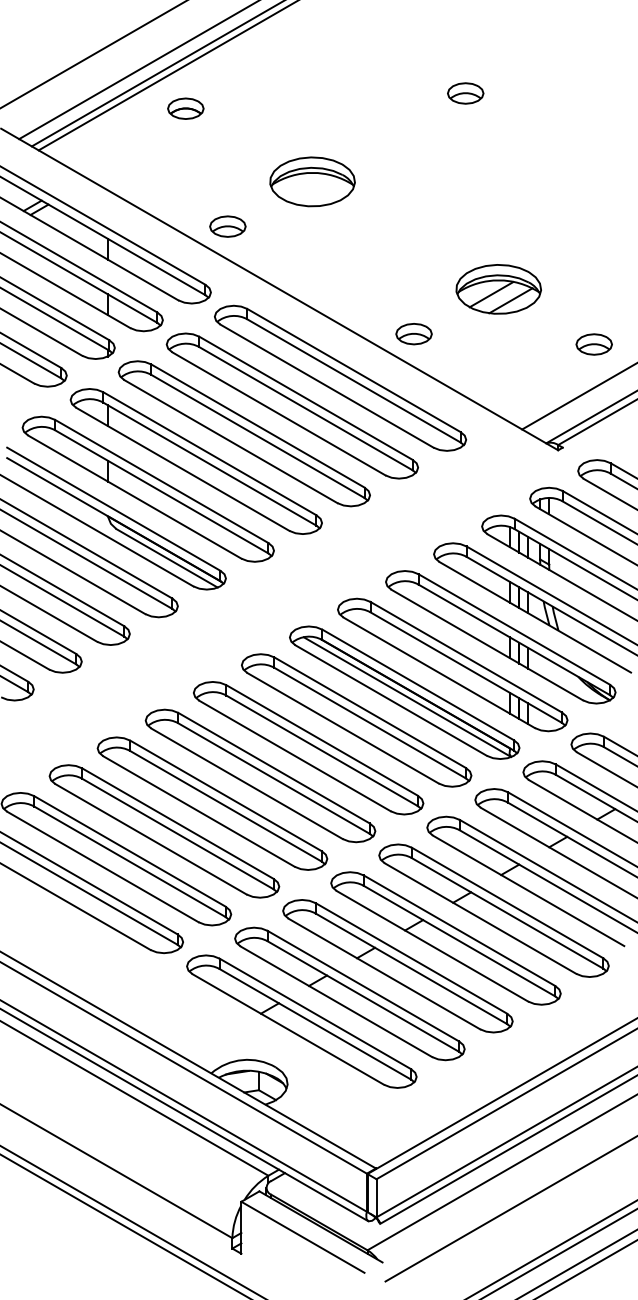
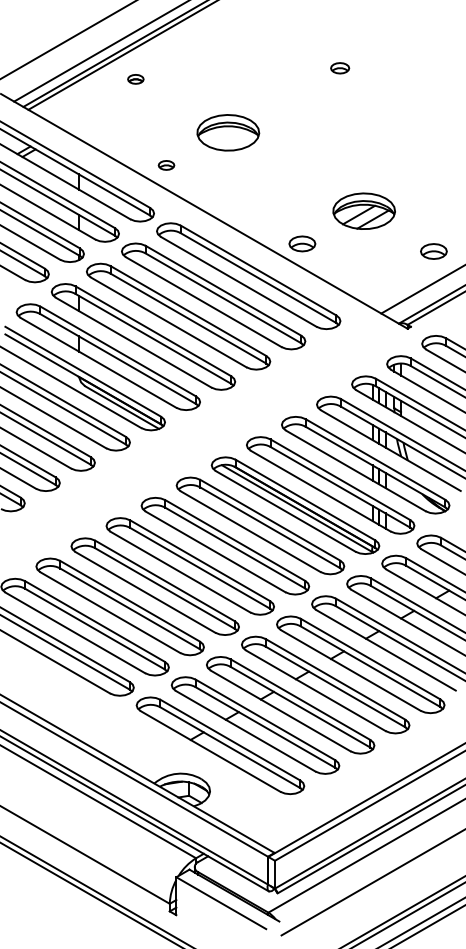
part: (465, 93) -> (339, 68), size x0.7
part: (185, 108) -> (135, 79), size x0.6
part: (227, 226) -> (166, 165), size x0.6

